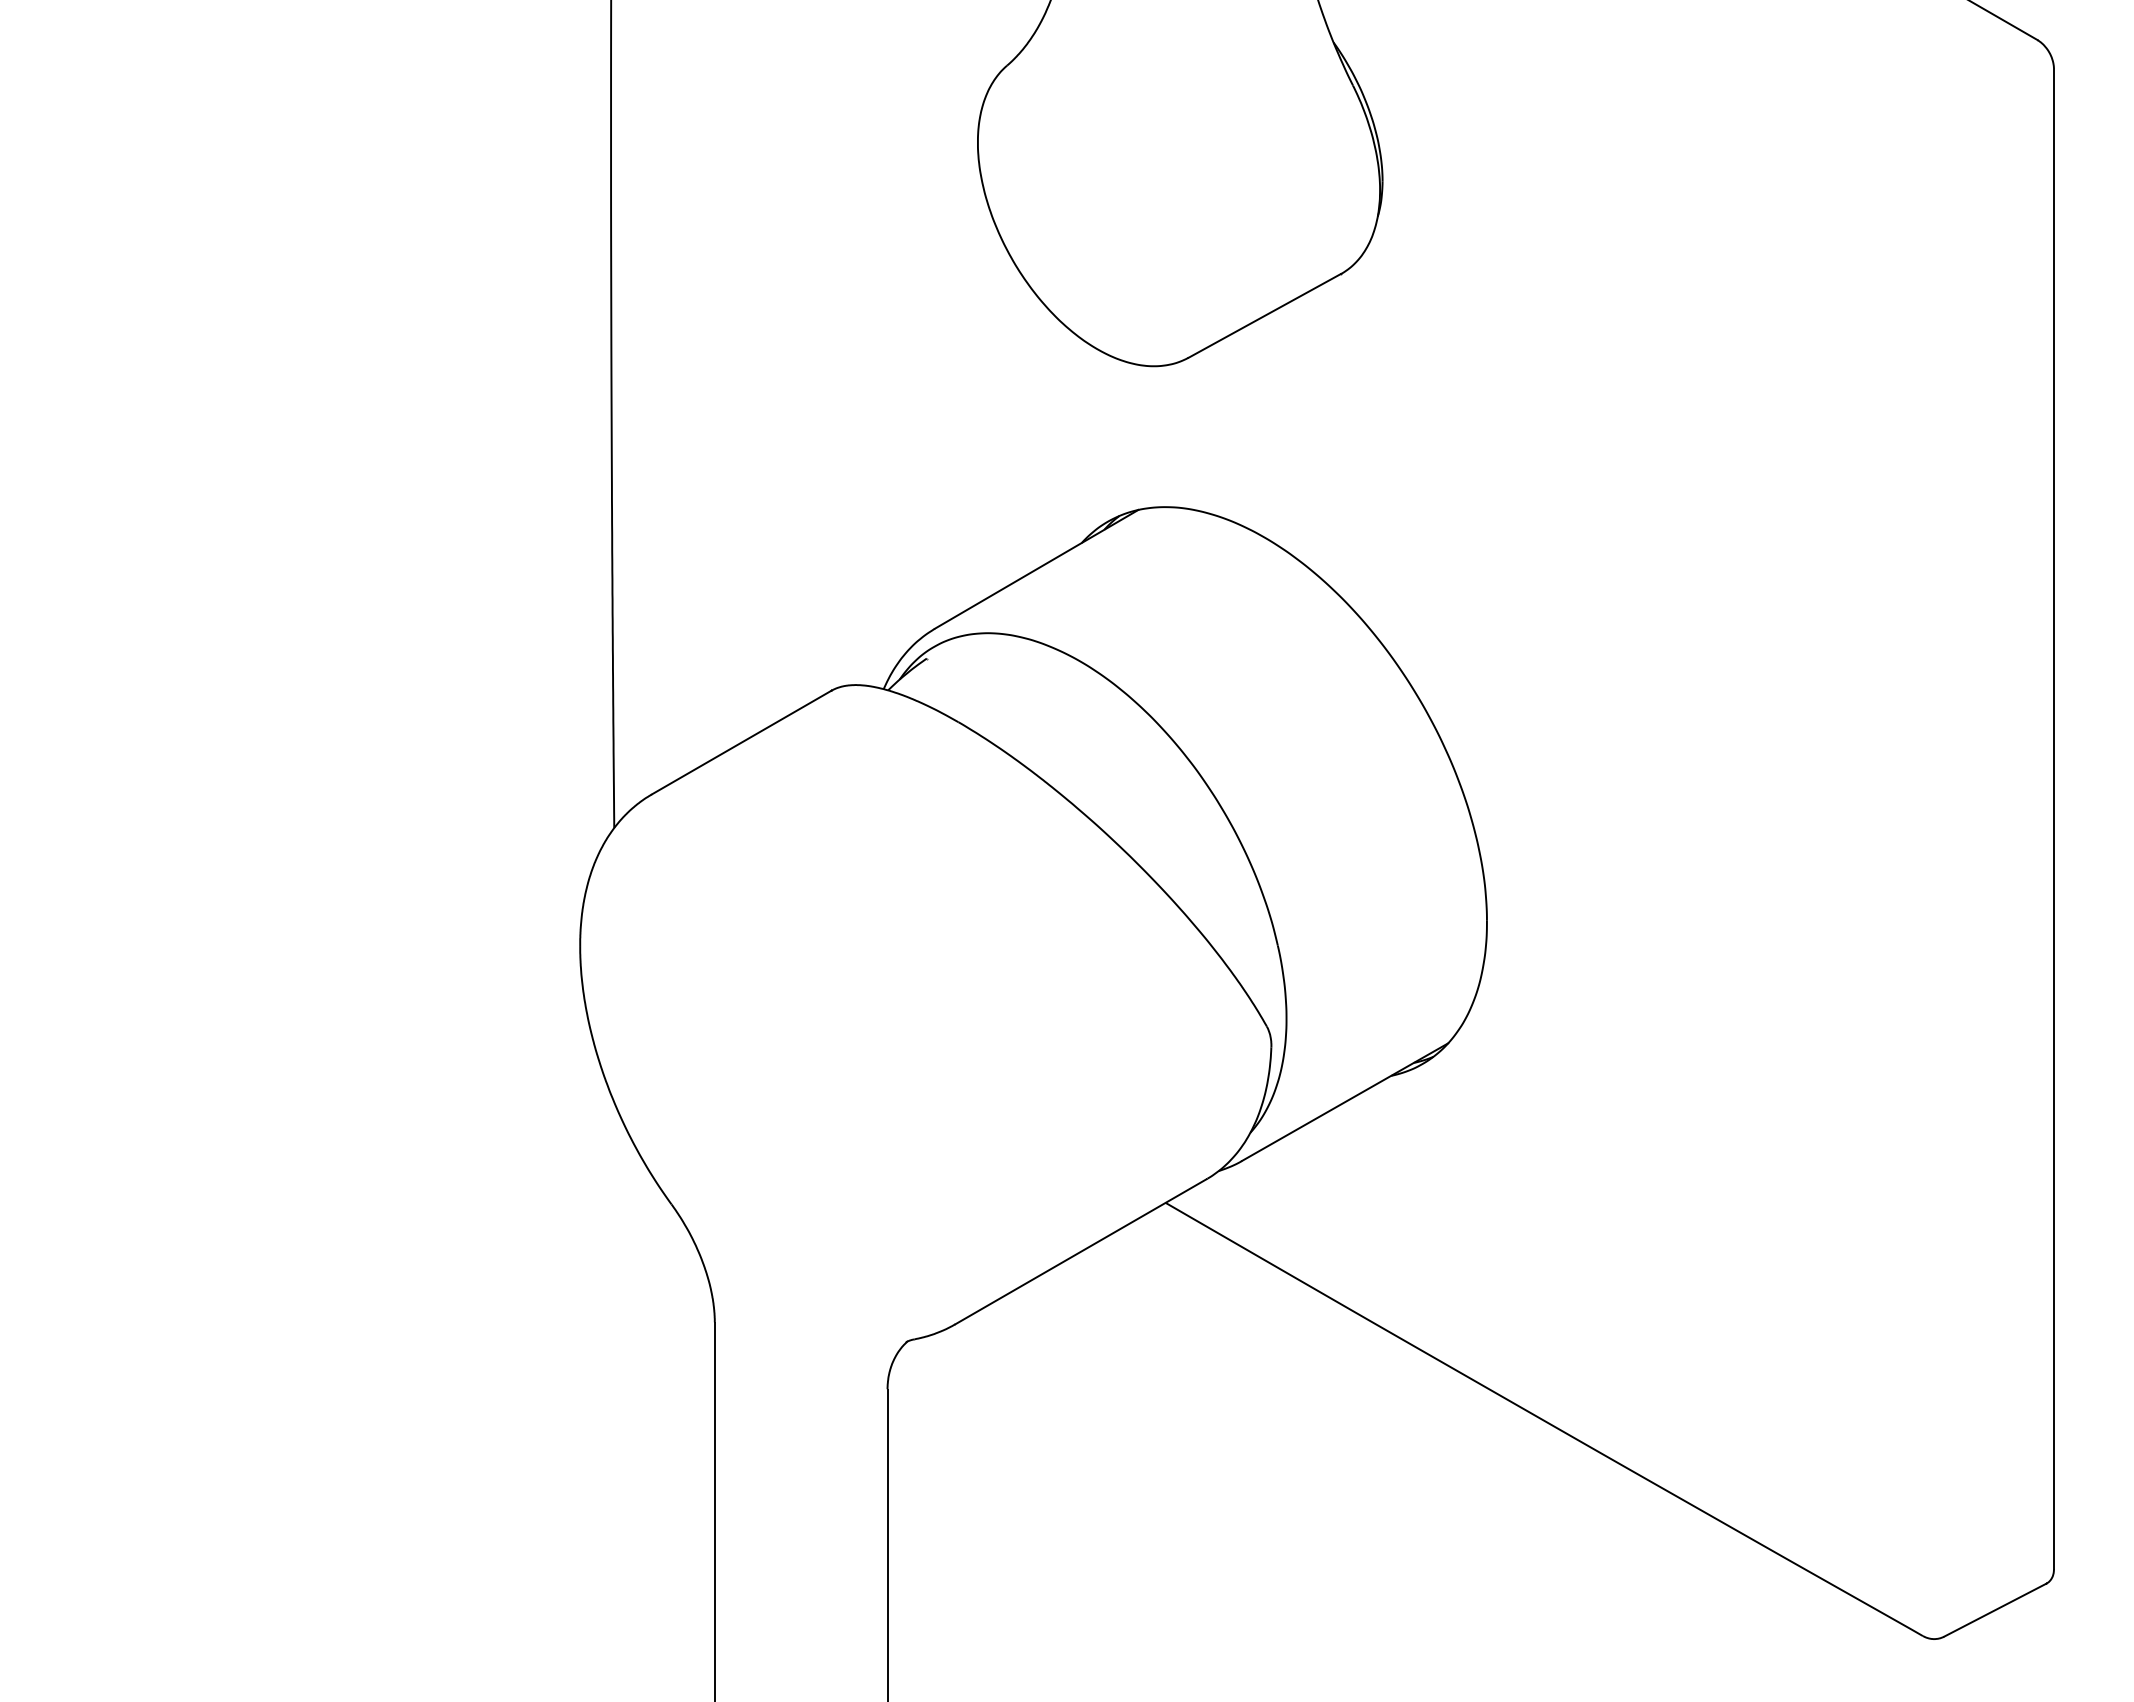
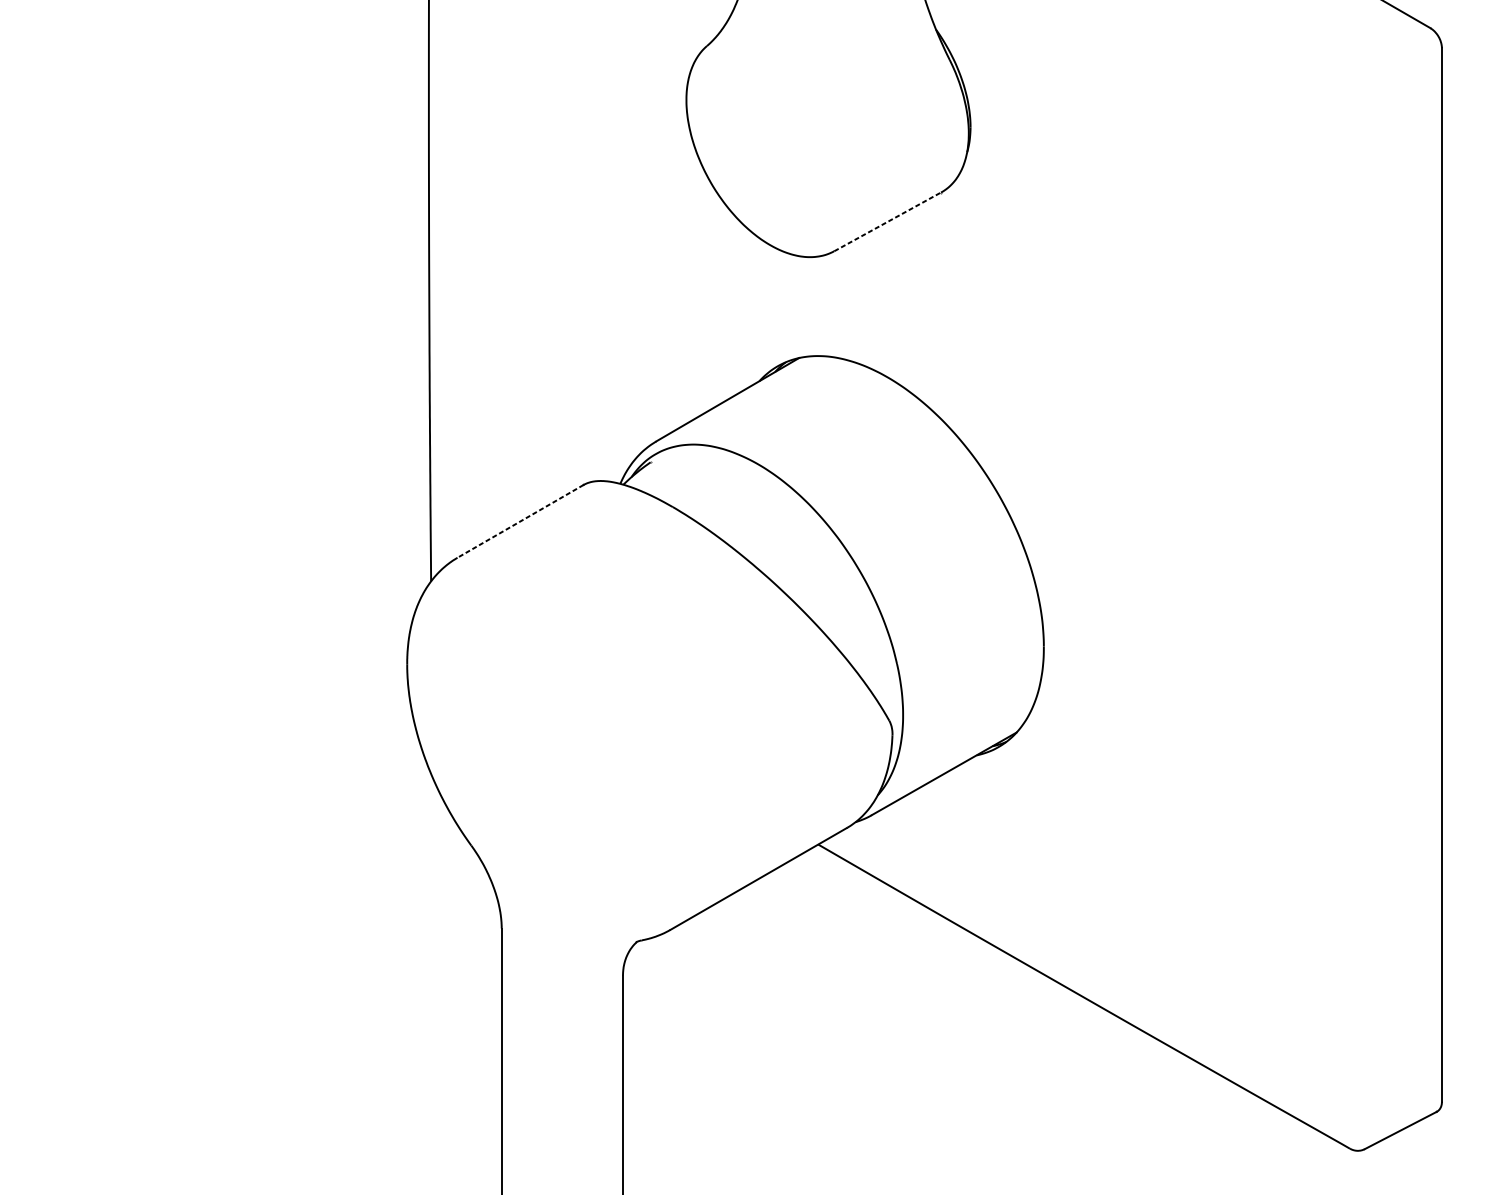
line: (1264, 316) -> (887, 222), solid -> dashed
line: (741, 742) -> (520, 521), solid -> dashed

